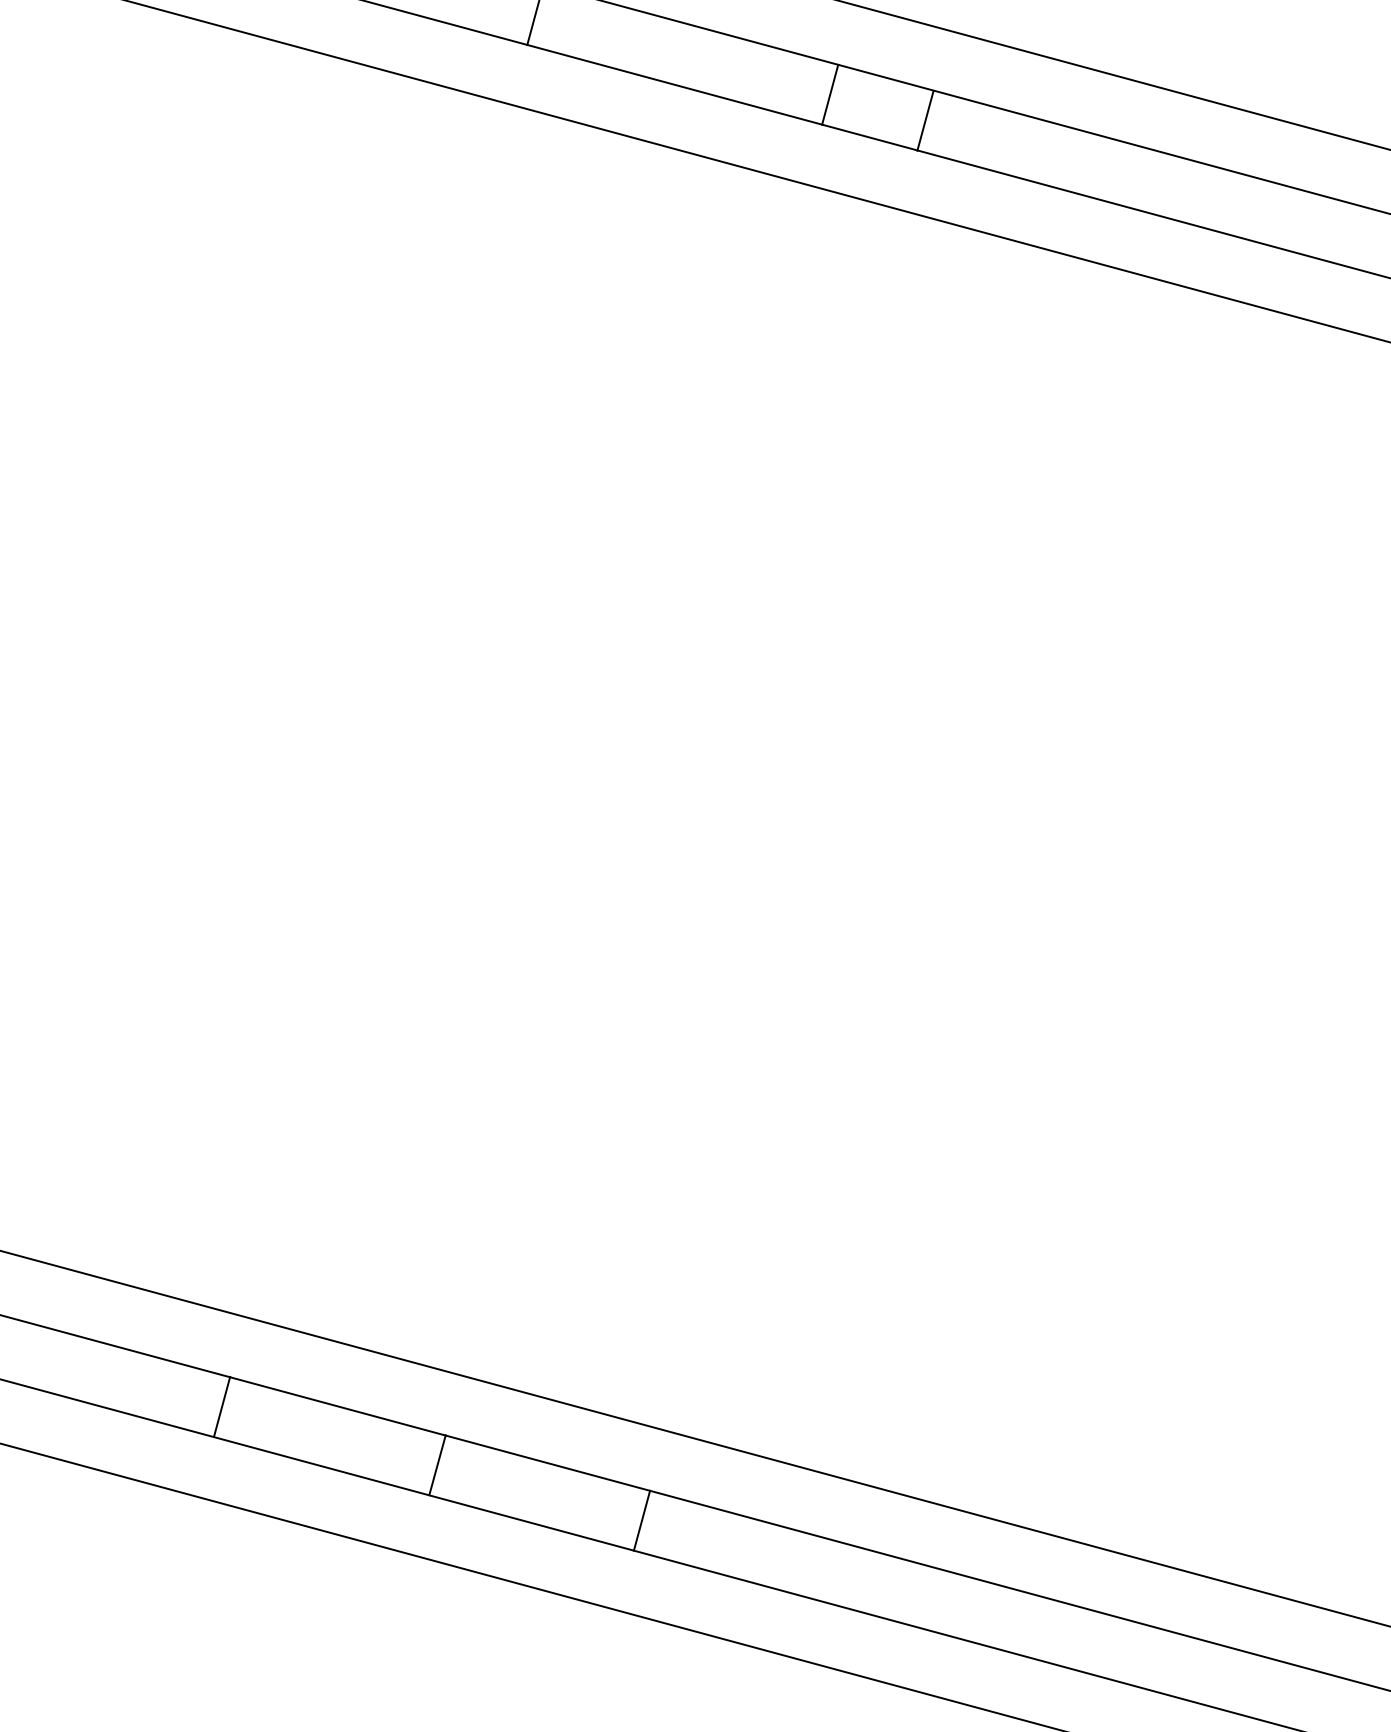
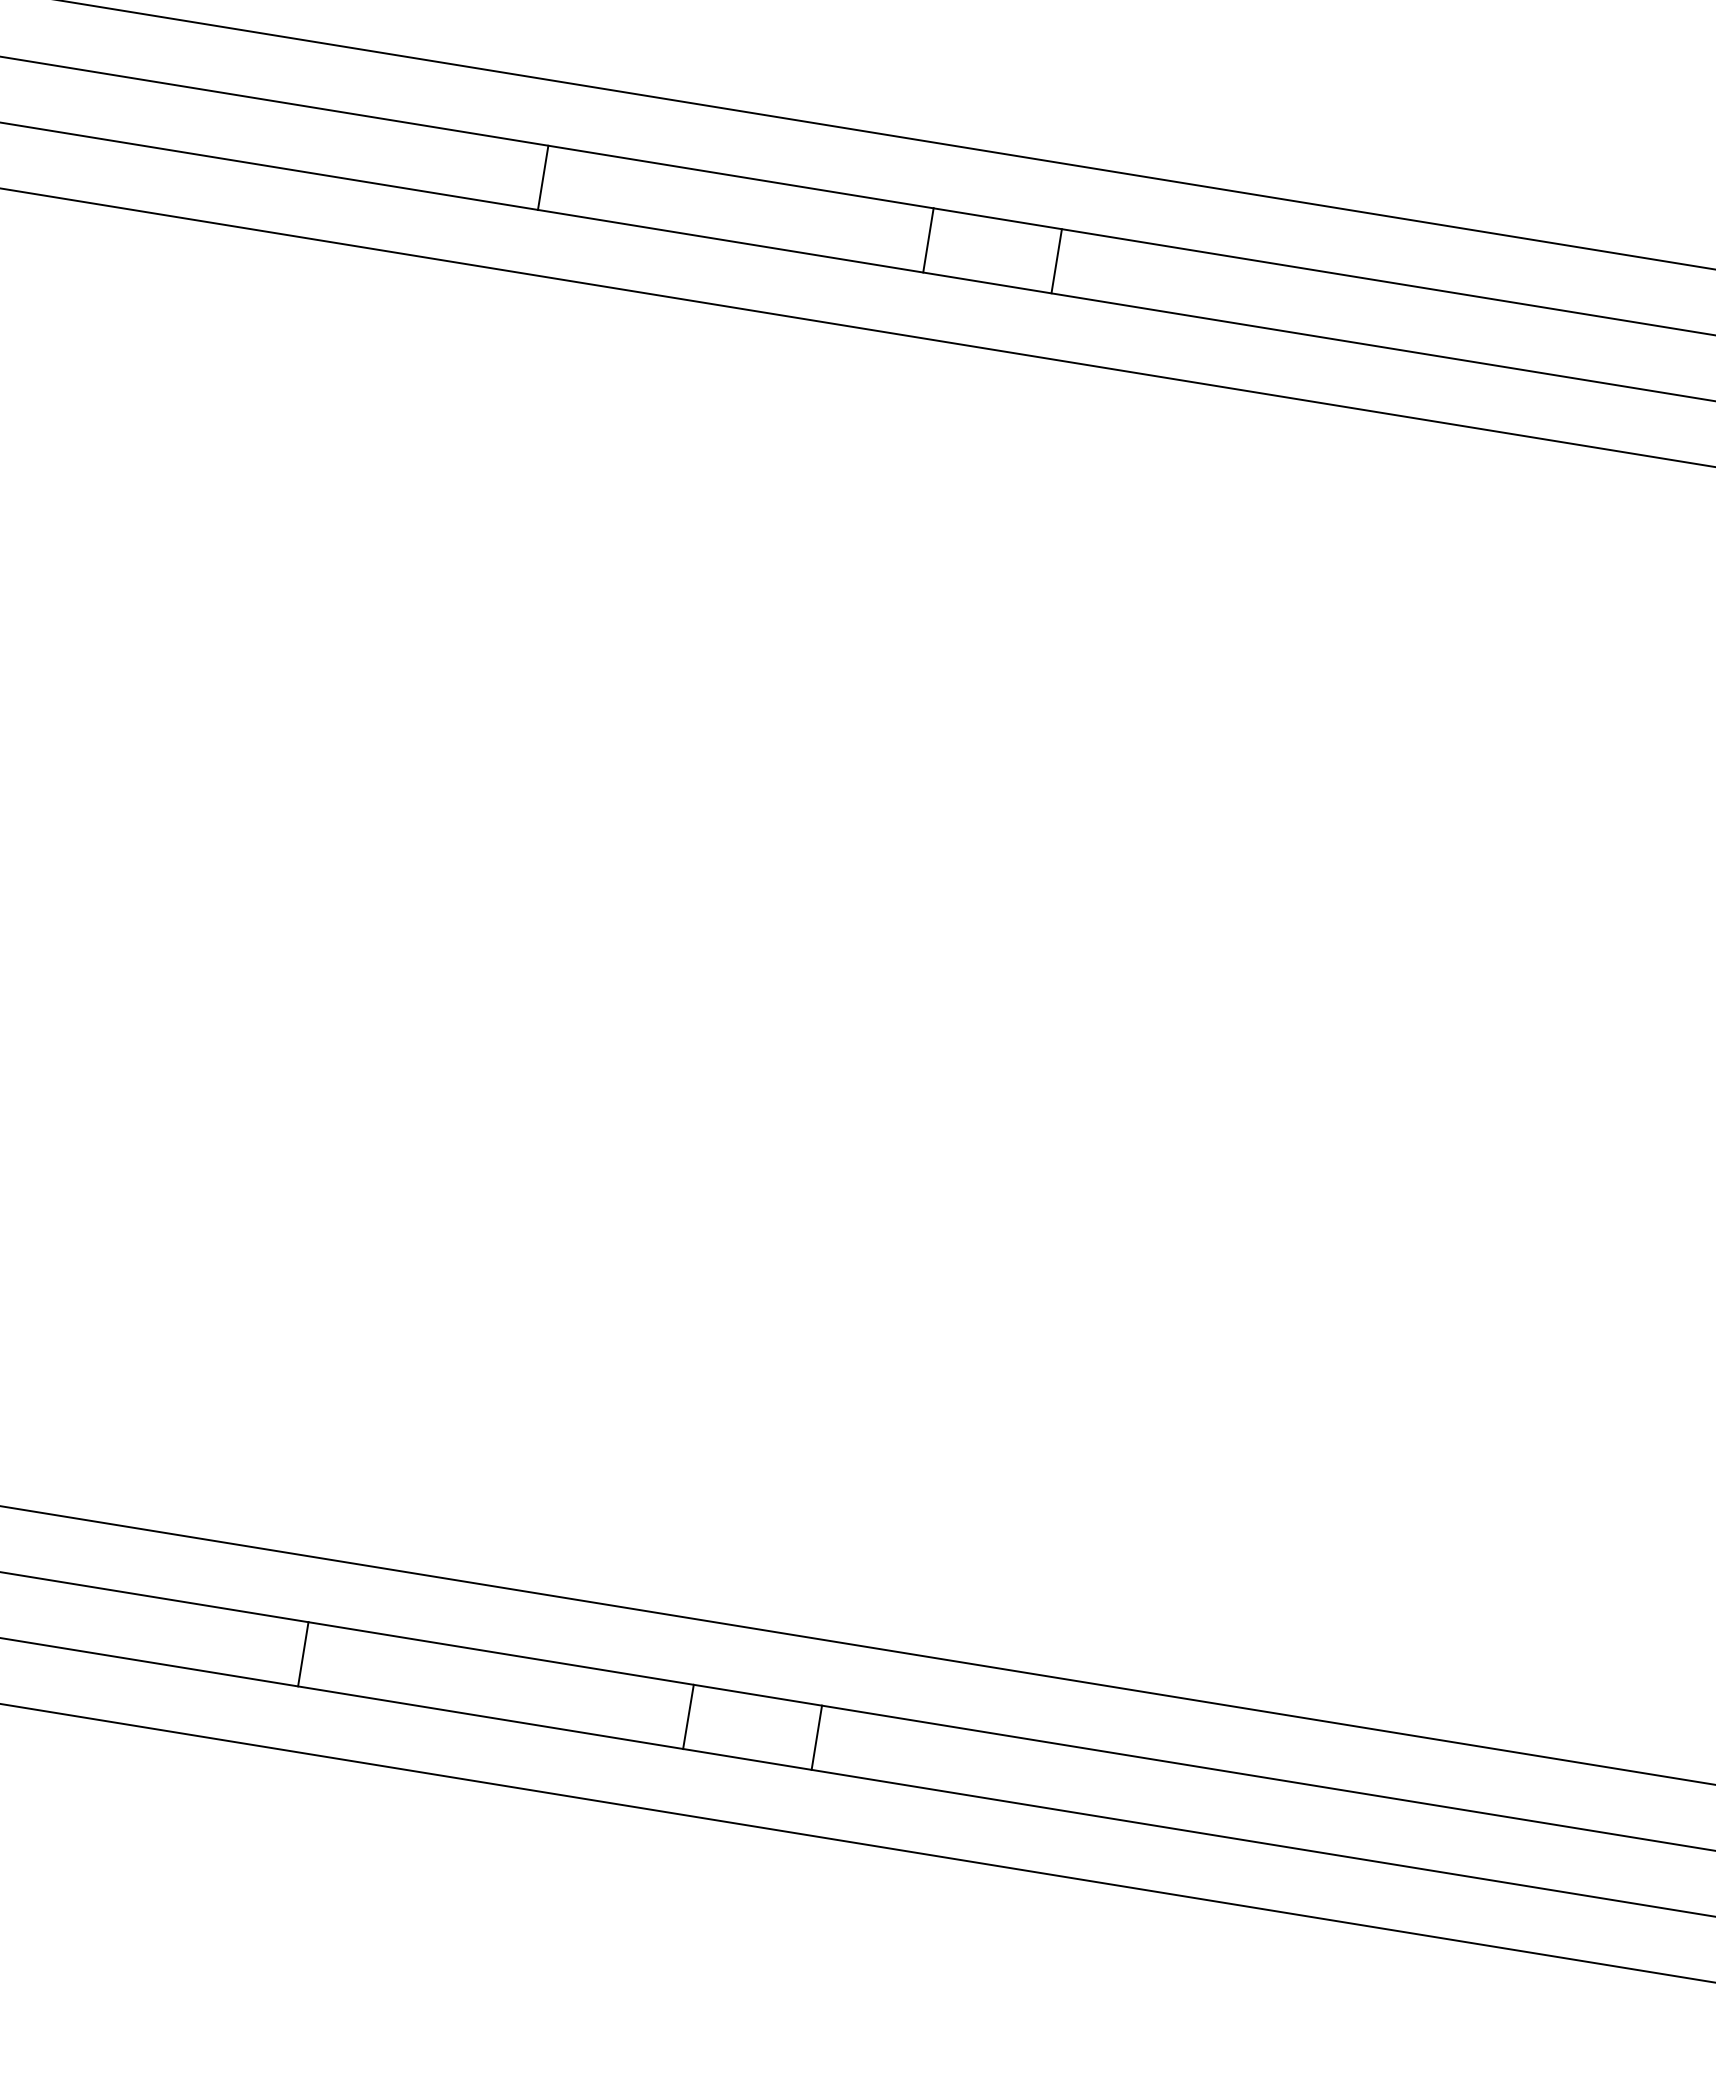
line: (830, 95) -> (928, 240), moved
line: (925, 121) -> (1056, 261), moved
line: (222, 1407) -> (303, 1654), moved
line: (437, 1464) -> (688, 1716), moved

